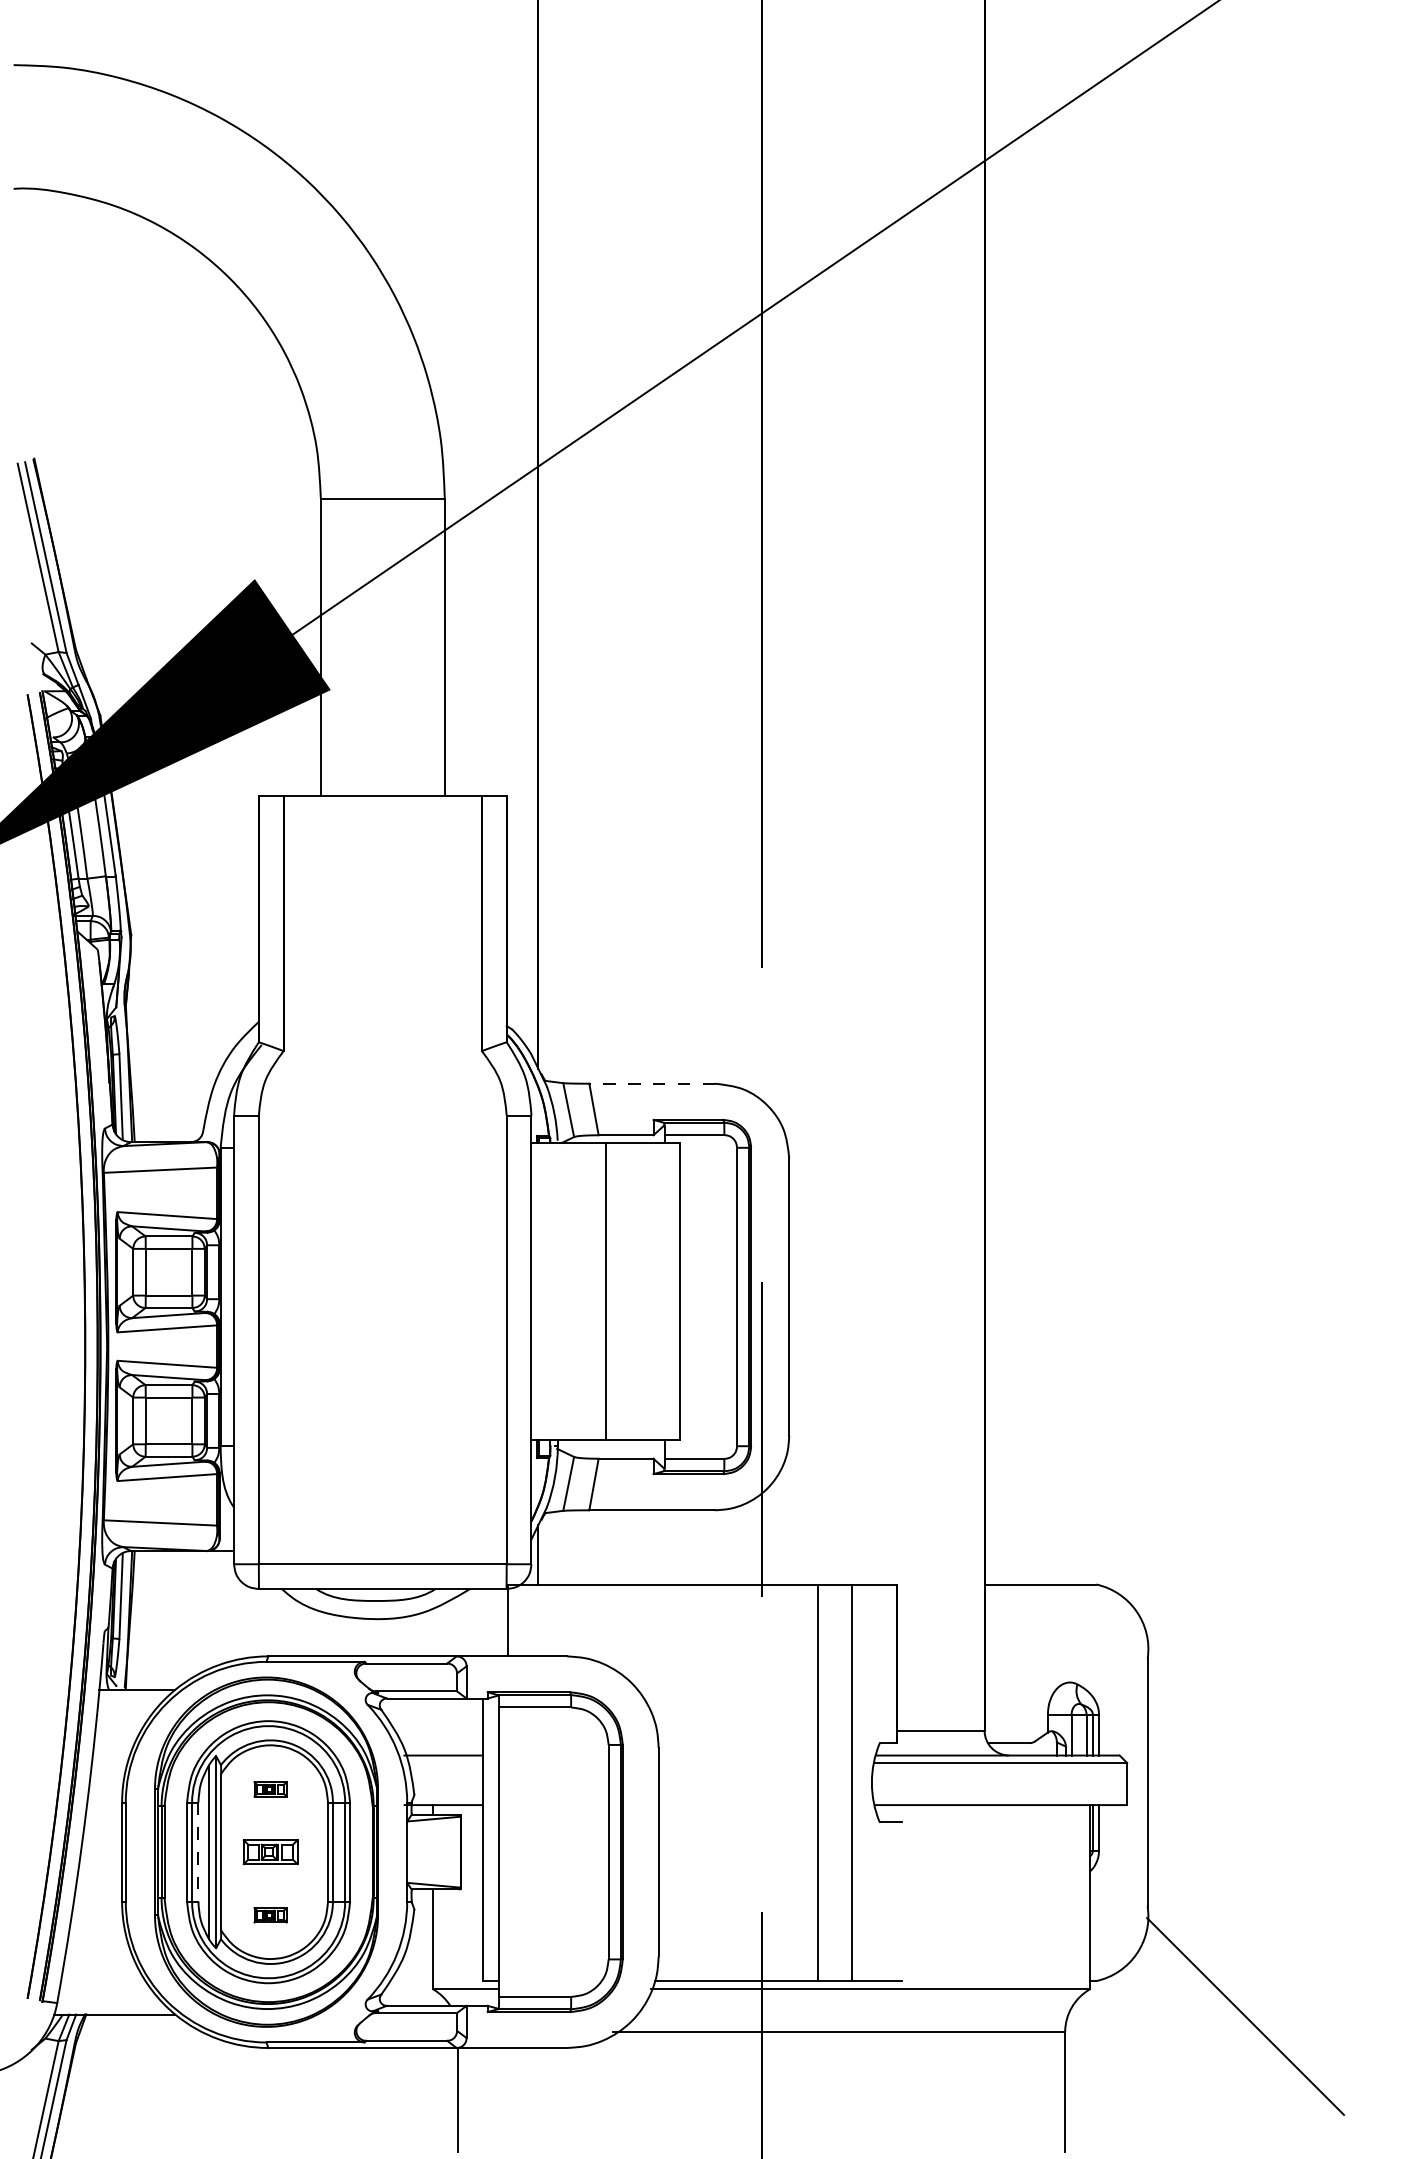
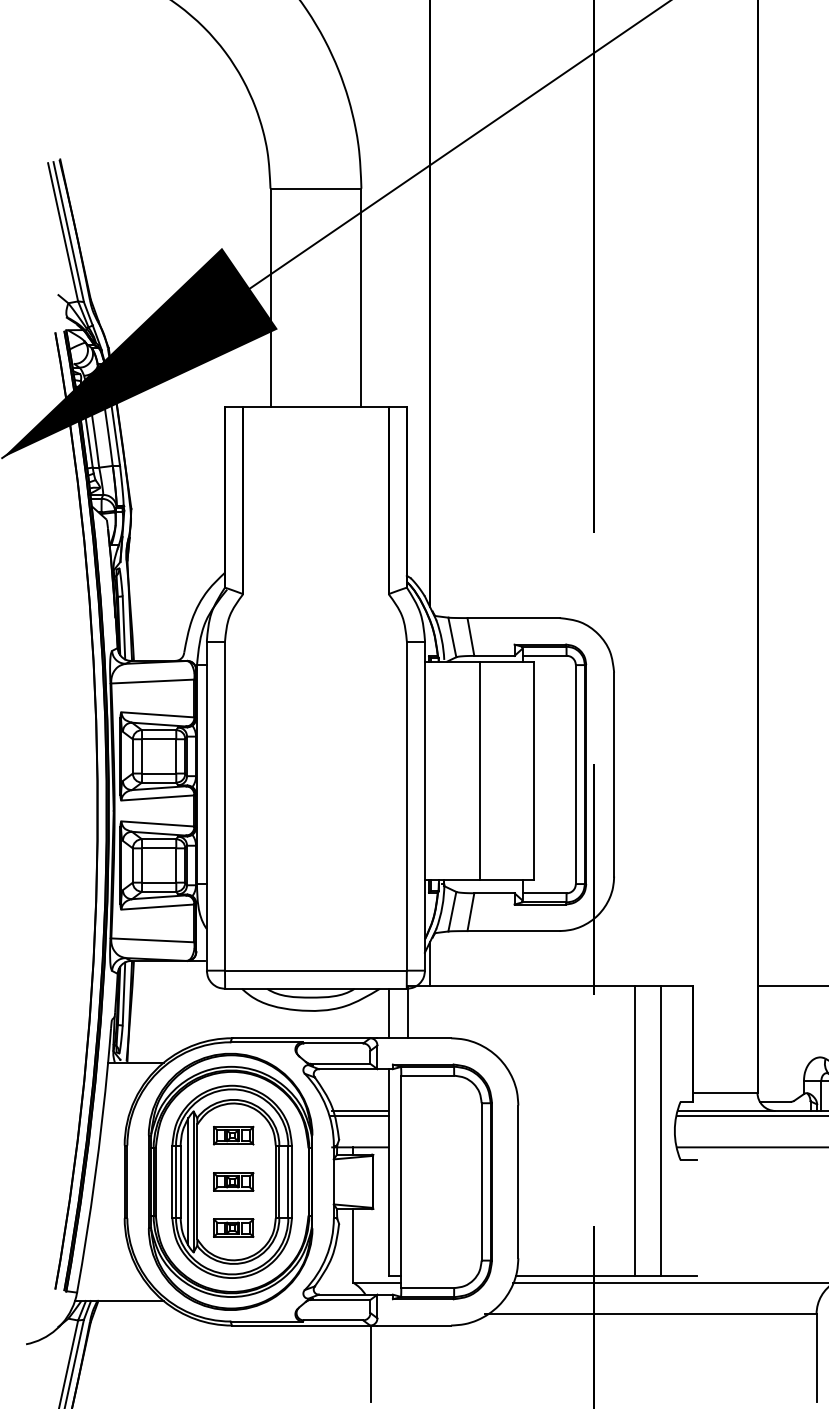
line: (652, 1083) -> (513, 617), dashed -> solid
line: (482, 1622) -> (389, 1013), added
line: (442, 1762) -> (359, 1116), added
part: (270, 1789) -> (233, 1135), size x1.67
line: (198, 1852) -> (180, 1182), dashed -> solid
part: (270, 1915) -> (233, 1228), size x1.67

